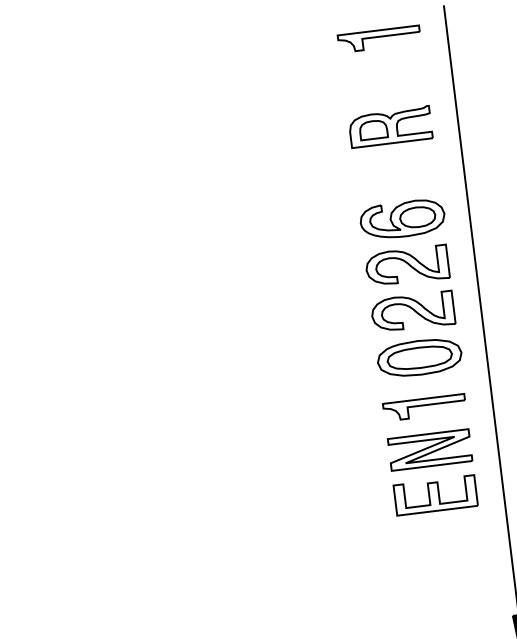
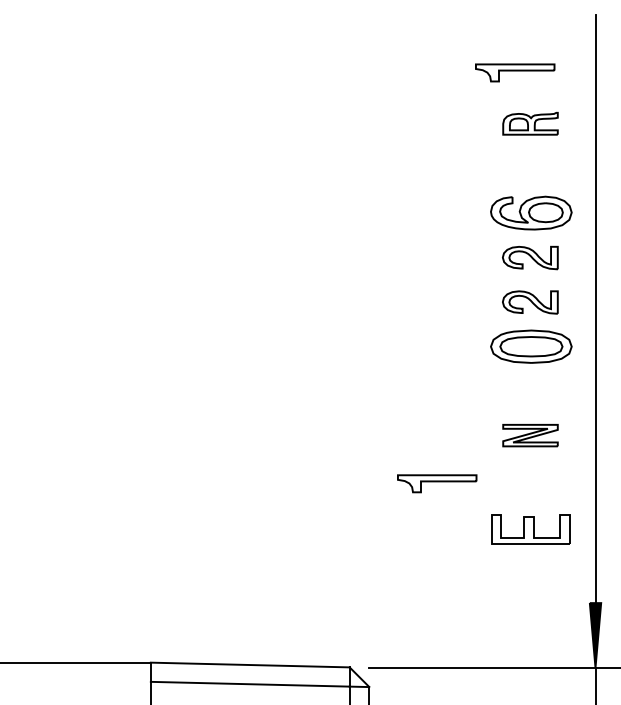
part: (379, 38) -> (515, 72), moved
part: (390, 126) -> (530, 123), size x0.7
part: (407, 265) -> (530, 257), size x0.7
part: (413, 312) -> (530, 302), size x0.7
part: (424, 407) -> (437, 483), moved
part: (430, 449) -> (530, 435), size x0.7
part: (435, 495) -> (530, 529), moved

